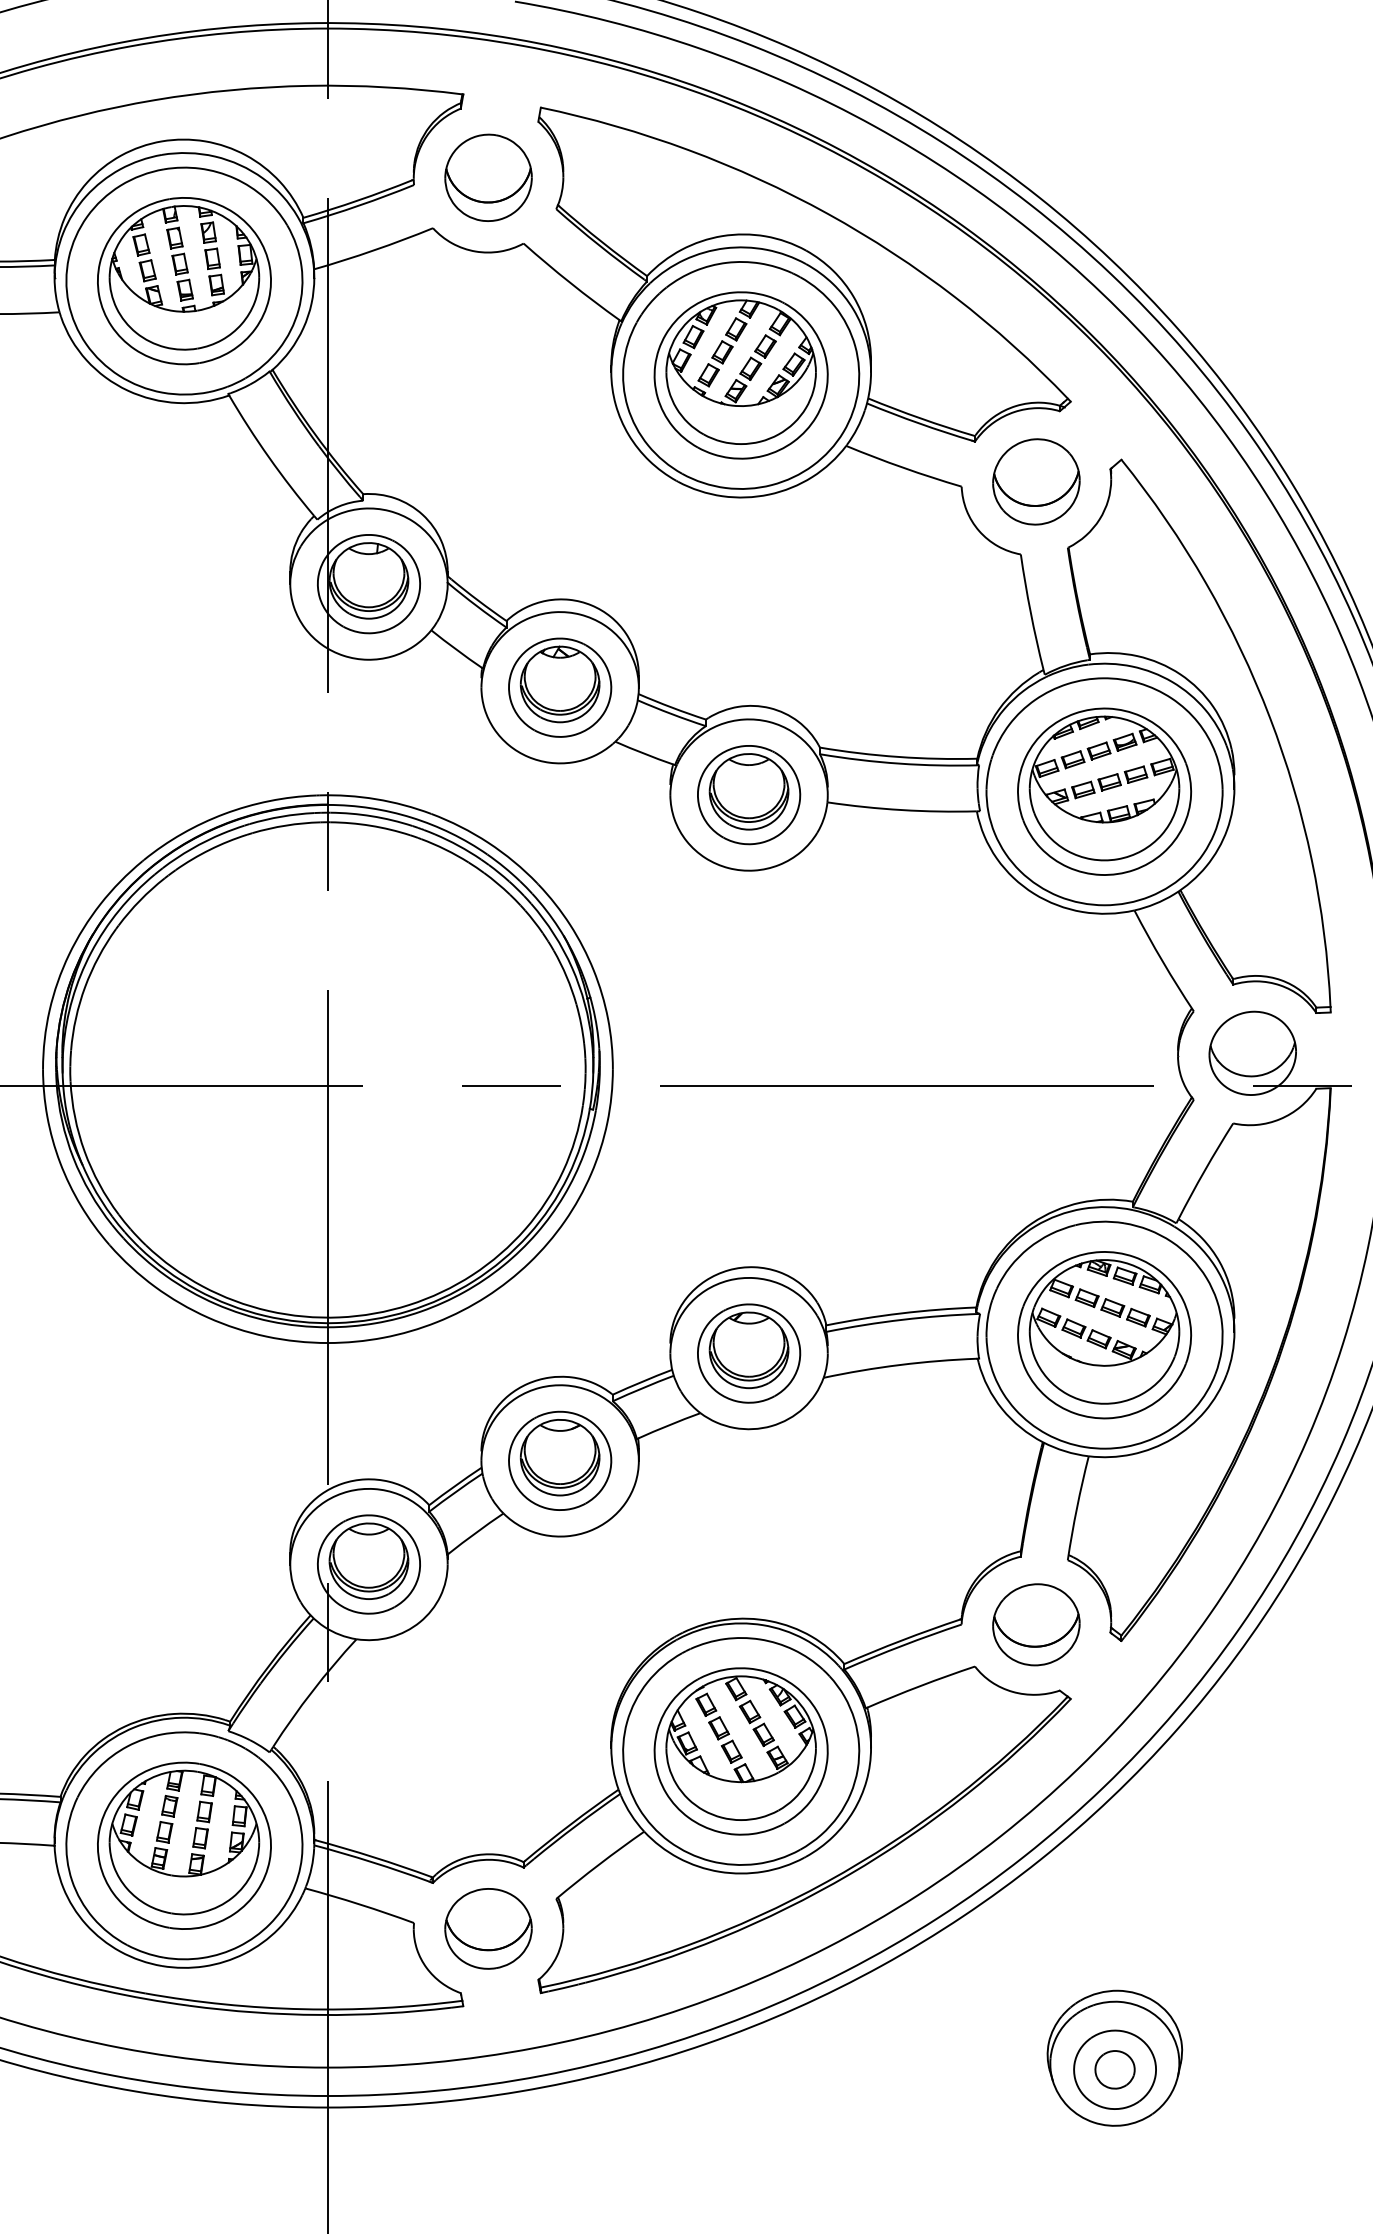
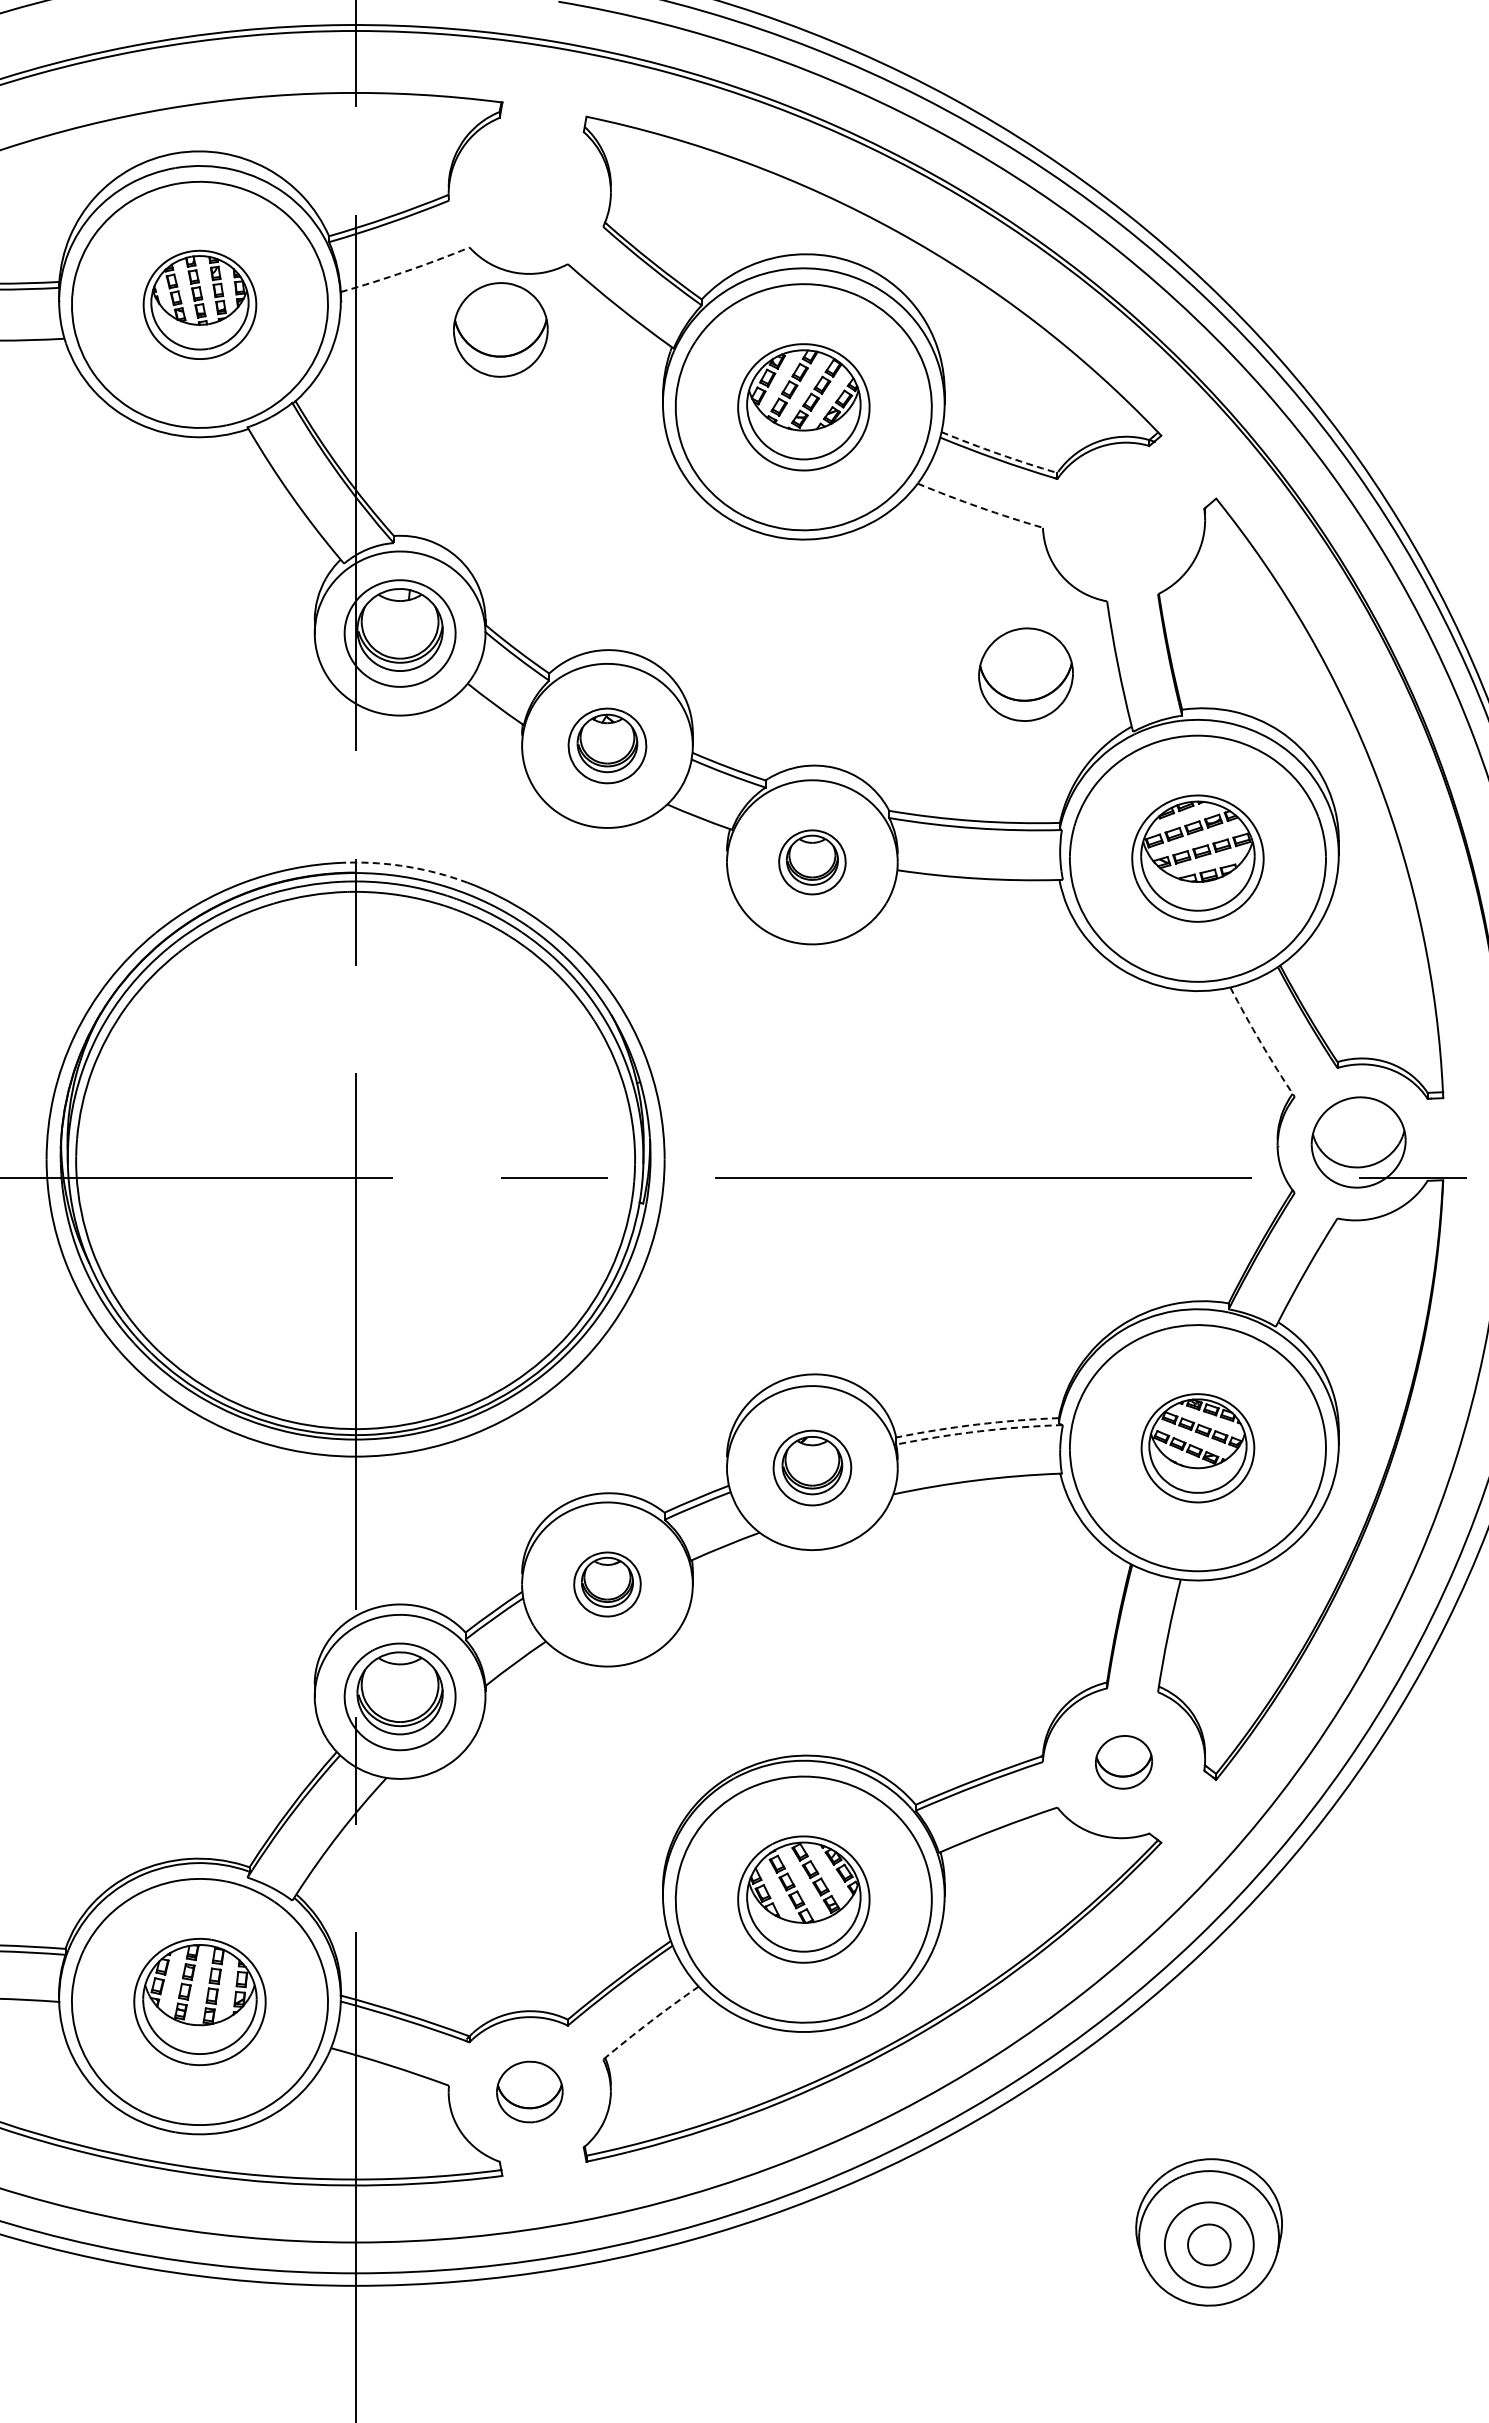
part: (488, 177) -> (500, 329), moved
arc: (373, 250) -> (405, 271), solid -> dashed
part: (184, 280) -> (199, 304), size x0.6
part: (740, 375) -> (803, 407), size x0.7
arc: (920, 419) -> (998, 454), solid -> dashed
arc: (903, 467) -> (979, 507), solid -> dashed
part: (1035, 481) -> (1025, 674), moved
part: (560, 687) -> (607, 745), size x0.7
part: (1104, 791) -> (1197, 858), size x0.7
part: (749, 795) -> (812, 862), size x0.6
arc: (375, 798) -> (407, 866), solid -> dashed
arc: (1163, 962) -> (1261, 1043), solid -> dashed
arc: (901, 1313) -> (977, 1424), solid -> dashed
arc: (903, 1319) -> (979, 1431), solid -> dashed
part: (1104, 1335) -> (1197, 1448), size x0.6
part: (749, 1353) -> (812, 1467), size x0.7
part: (560, 1460) -> (607, 1584), size x0.6
part: (1035, 1625) -> (1123, 1762), size x0.6
part: (740, 1751) -> (803, 1899), size x0.7
part: (184, 1845) -> (199, 2001), size x0.7
arc: (599, 1864) -> (650, 2022), solid -> dashed
part: (488, 1928) -> (529, 2091), size x0.7

